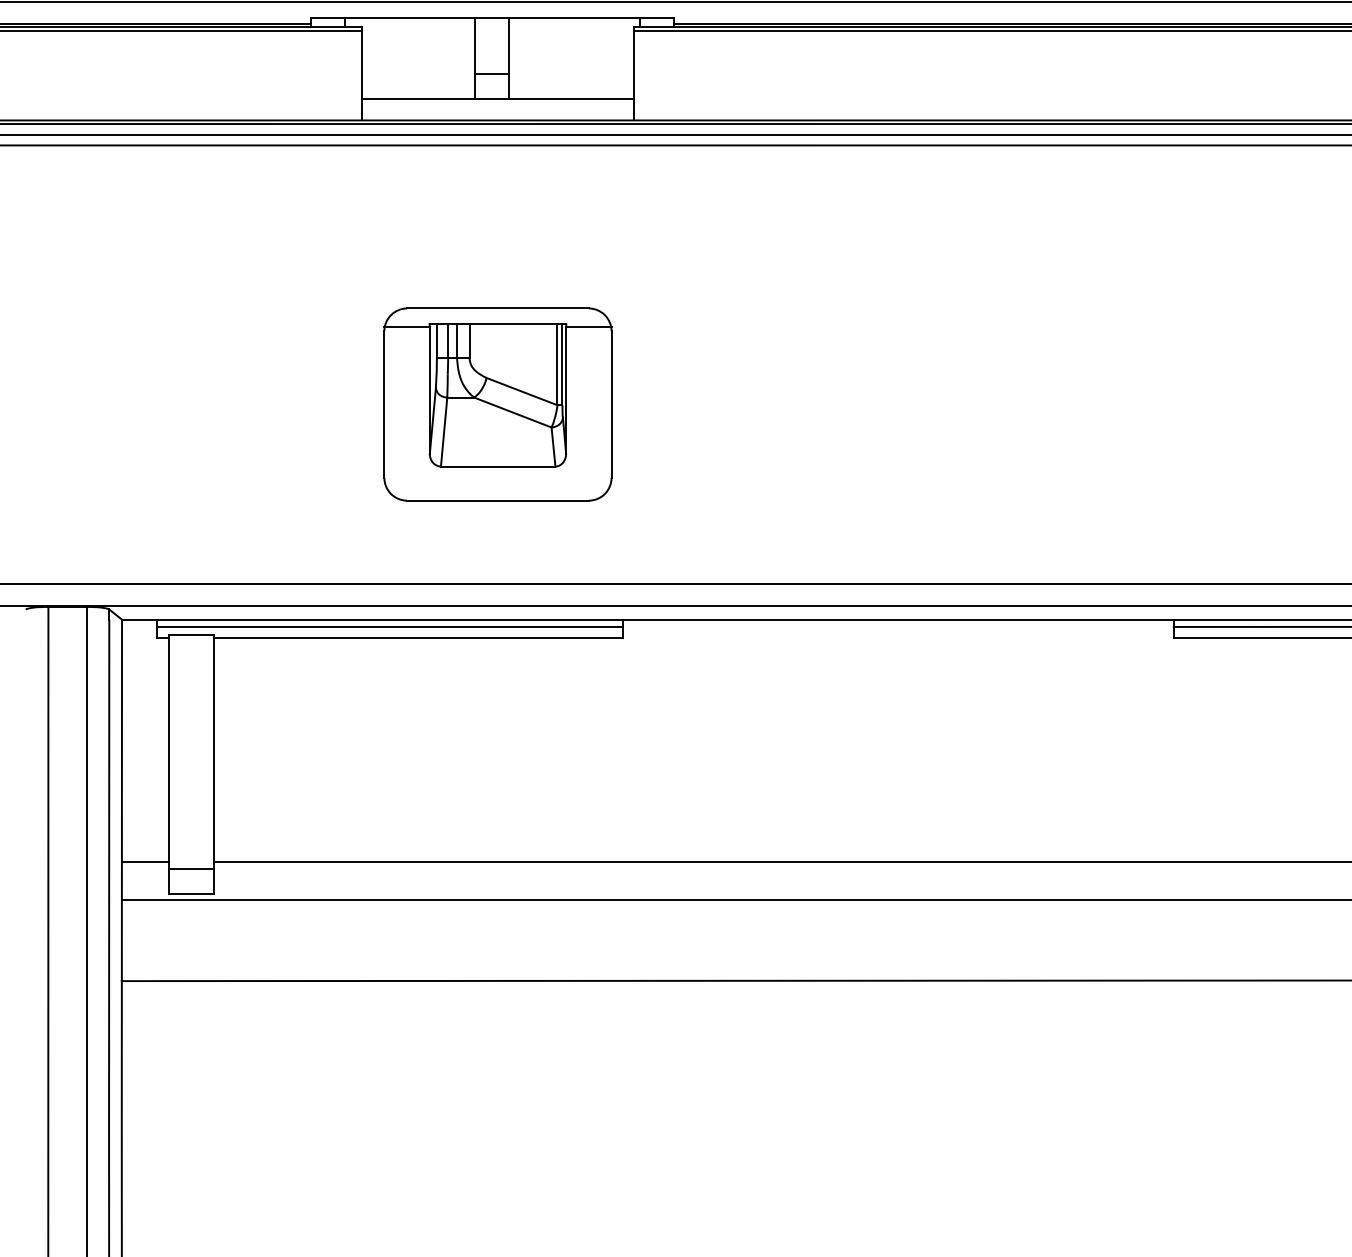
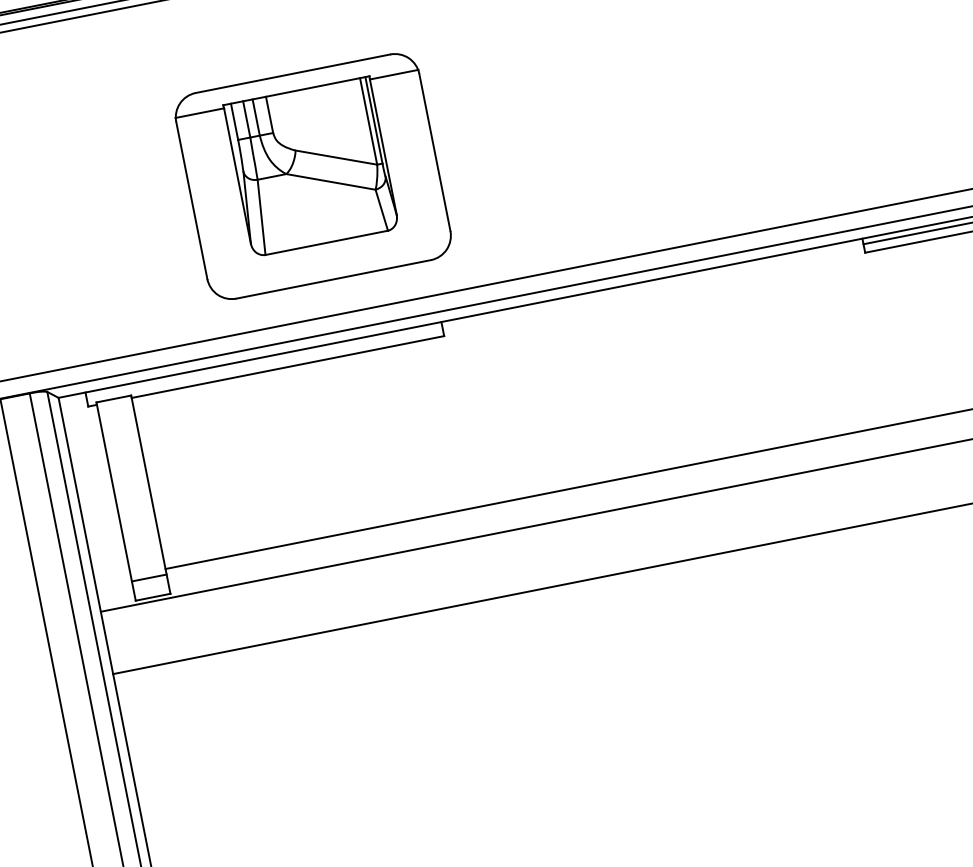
part: (497, 404) -> (312, 176), size x1.4
line: (389, 626) -> (264, 362), removed
line: (145, 861) -> (113, 579), removed

